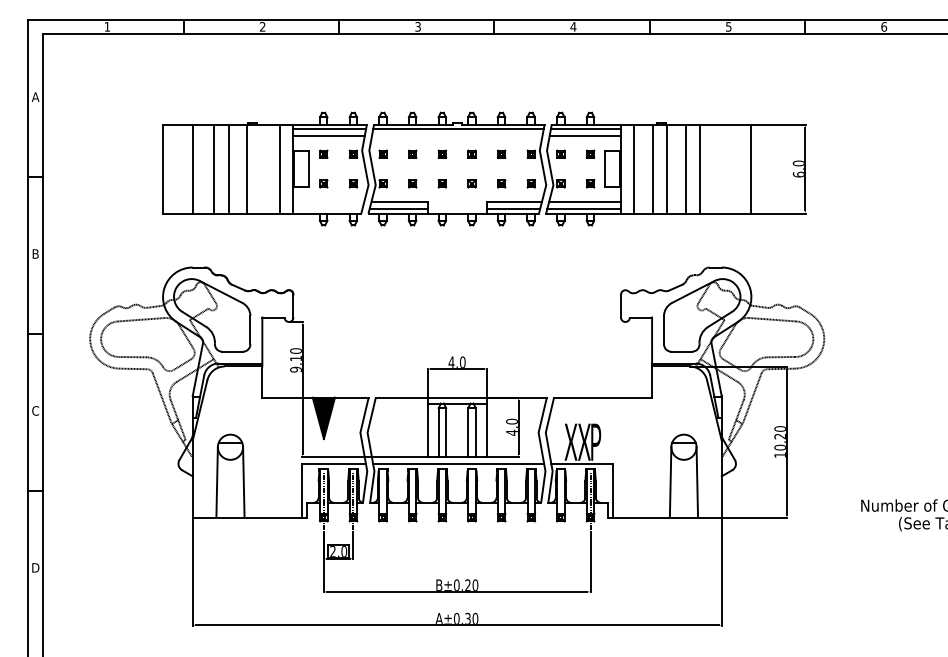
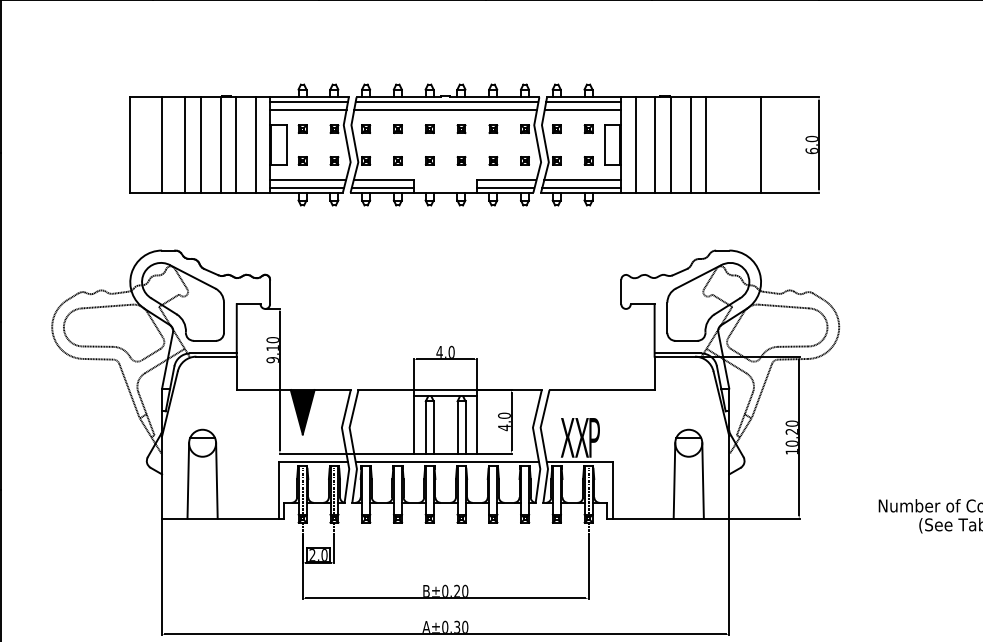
line: (456, 136) -> (444, 110), added
line: (261, 168) -> (235, 144), added
line: (328, 201) -> (307, 179), added
line: (327, 209) -> (306, 188), added

